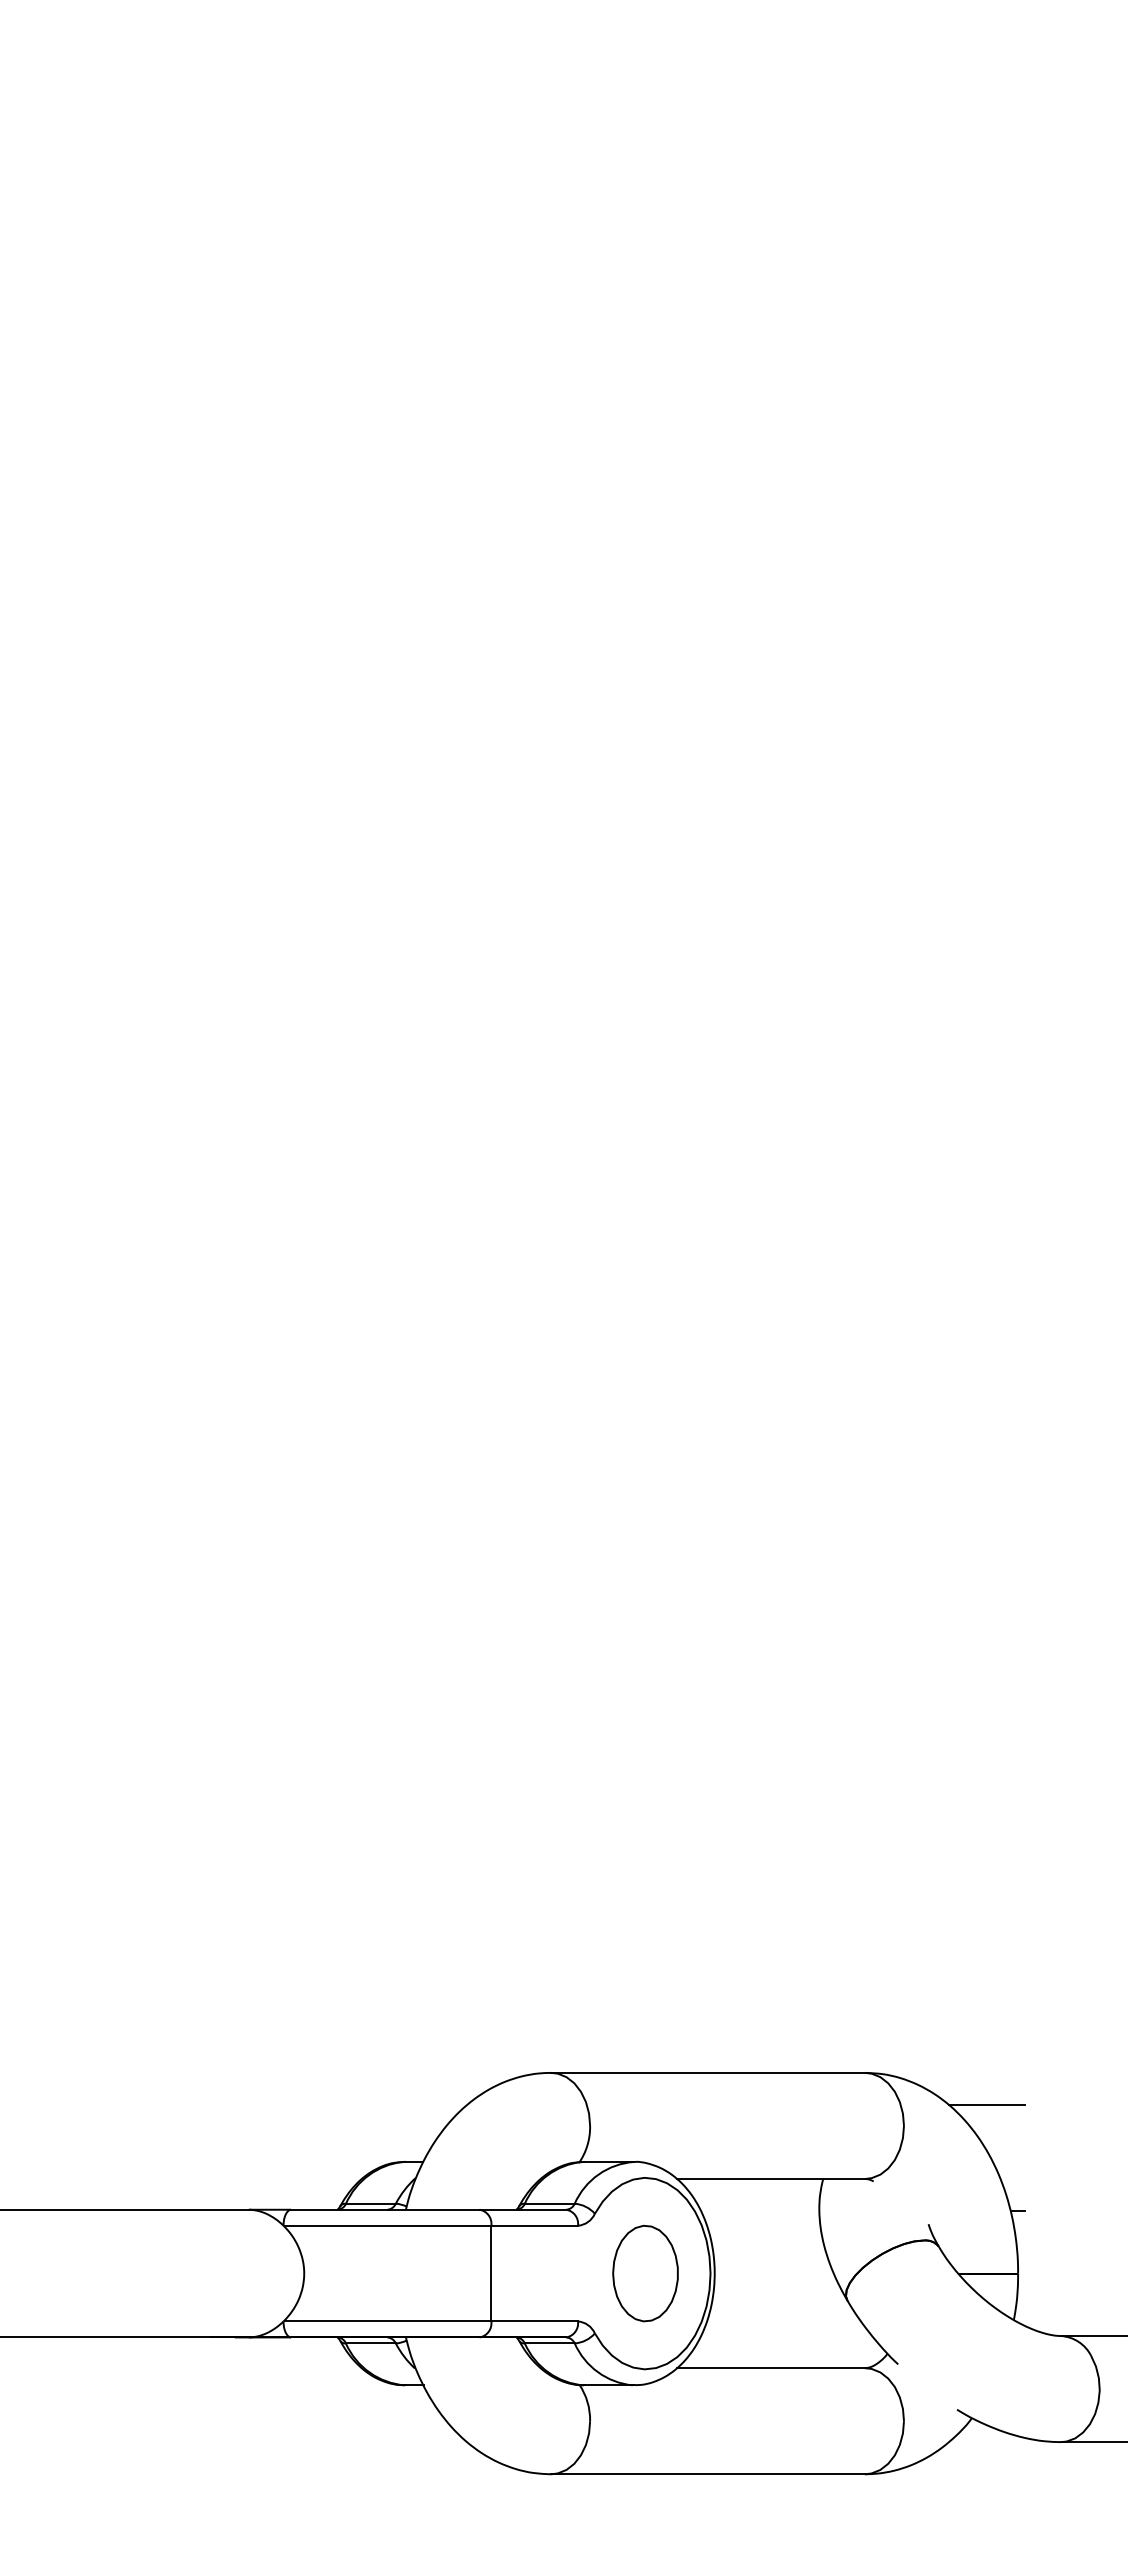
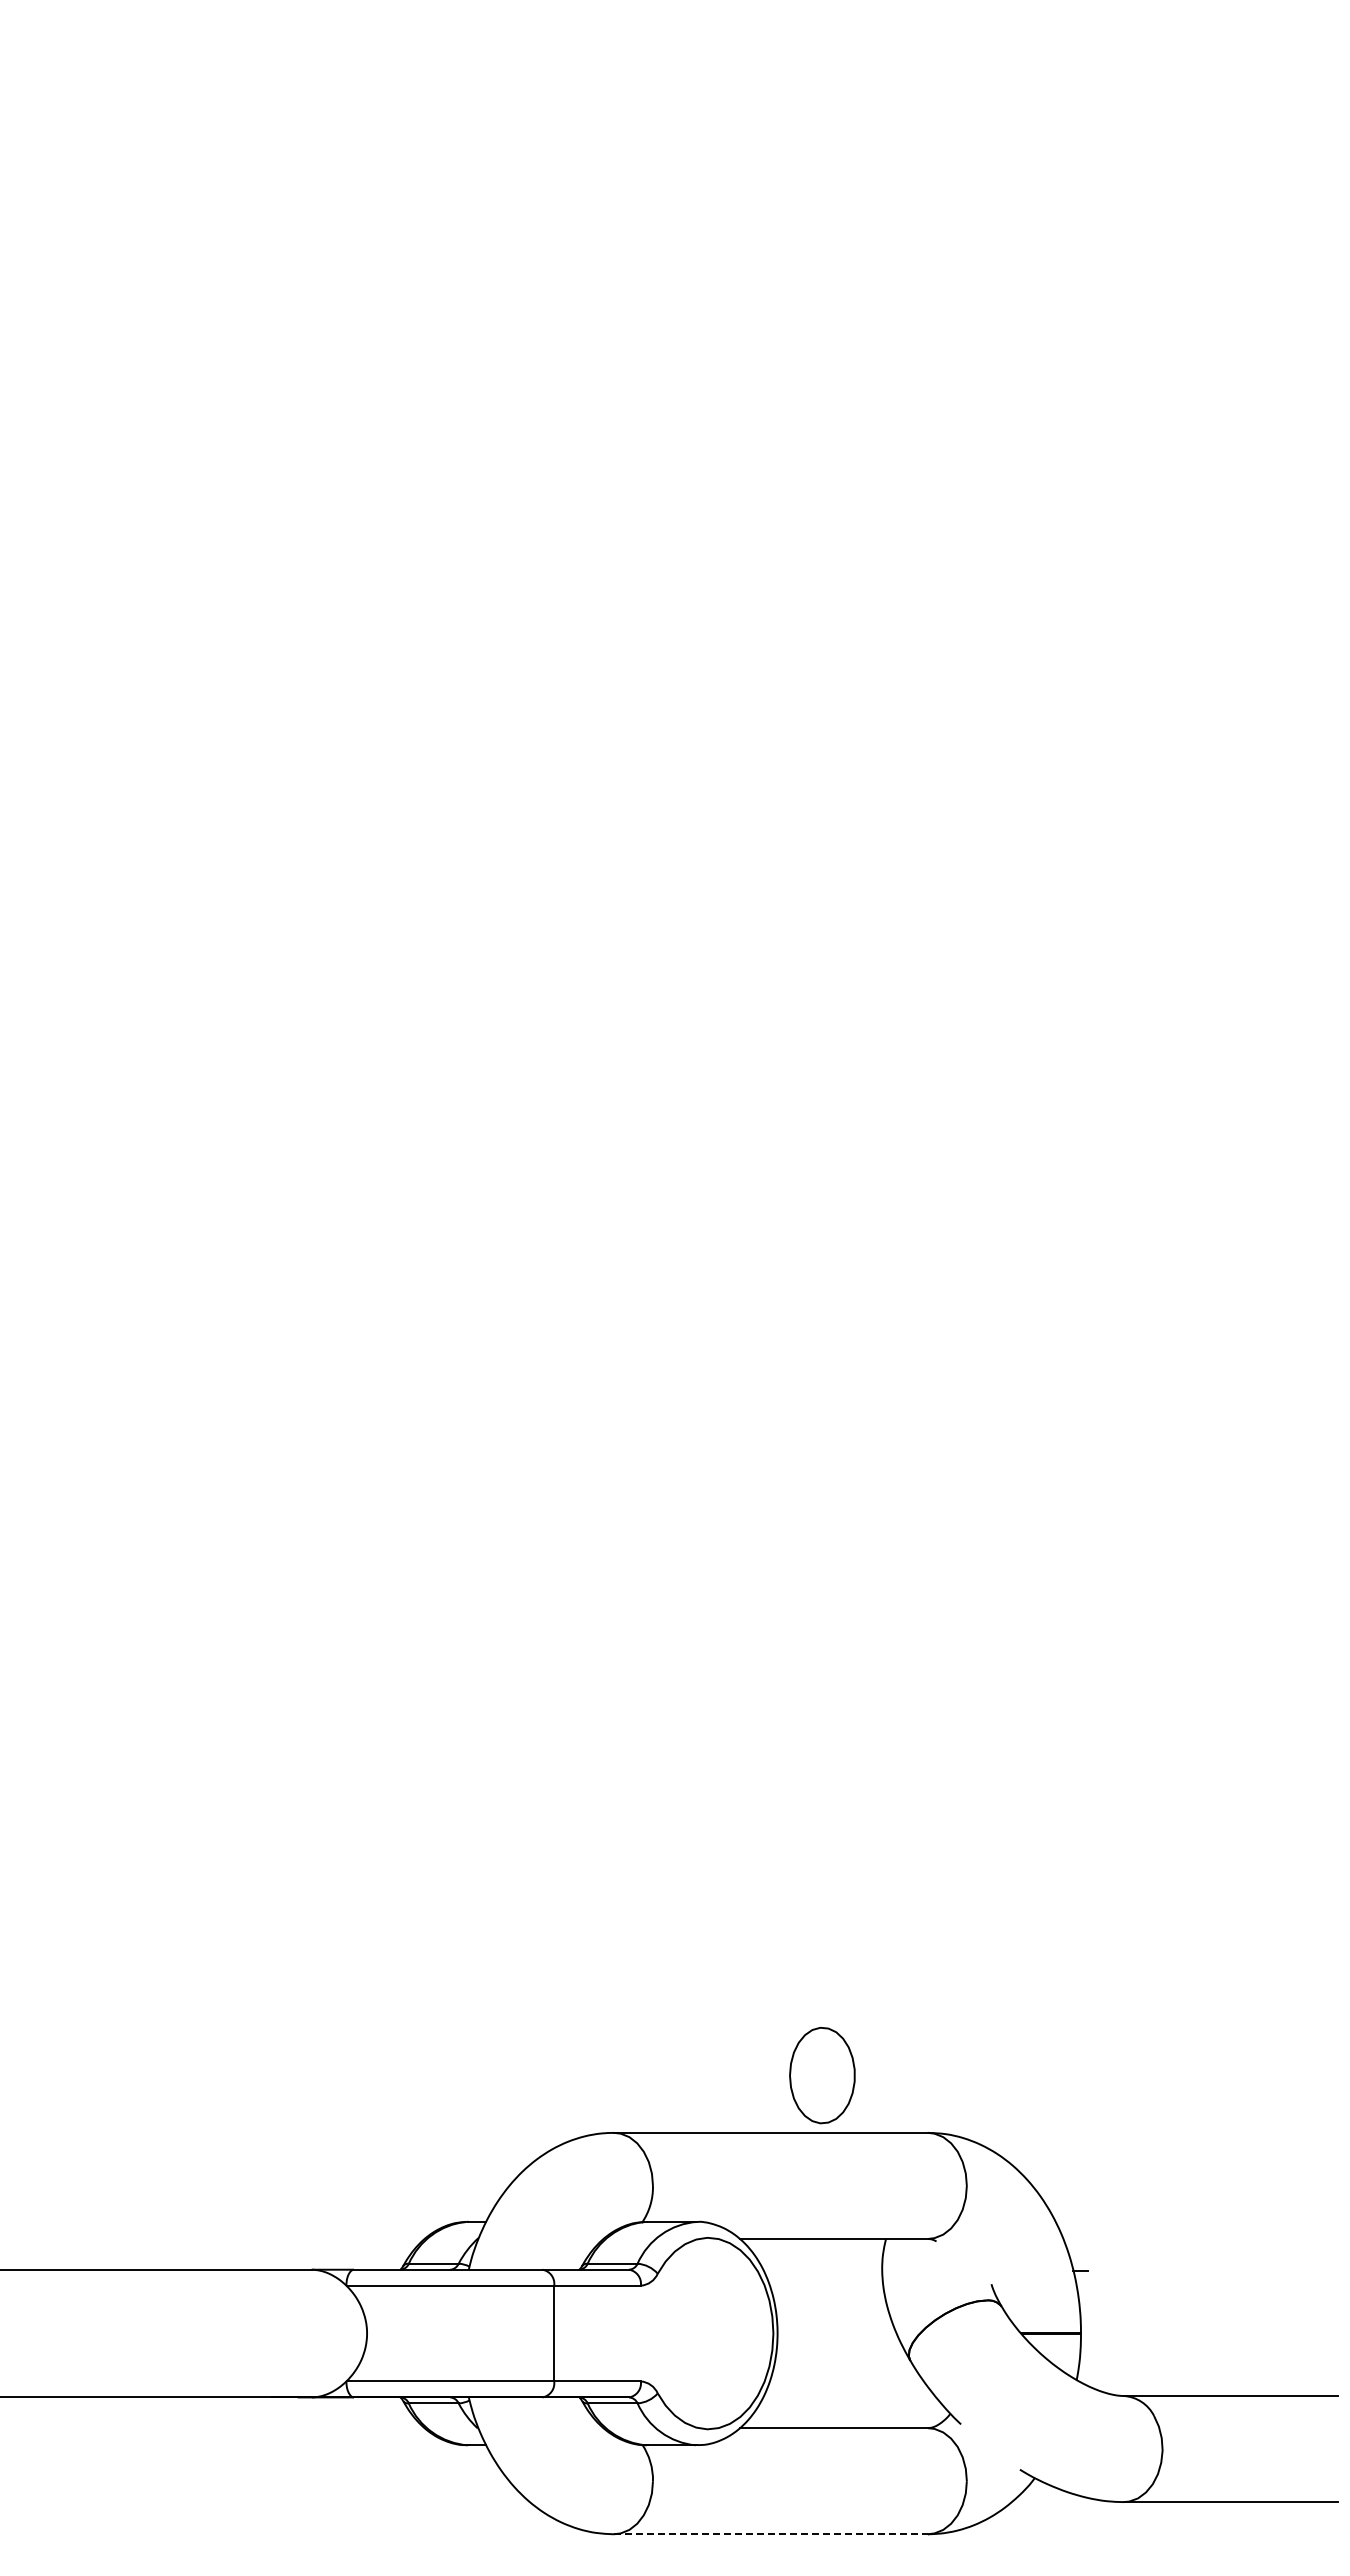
line: (986, 2104) -> (1049, 2164), removed
part: (645, 2273) -> (822, 2075), moved
line: (707, 2474) -> (770, 2534), solid -> dashed

